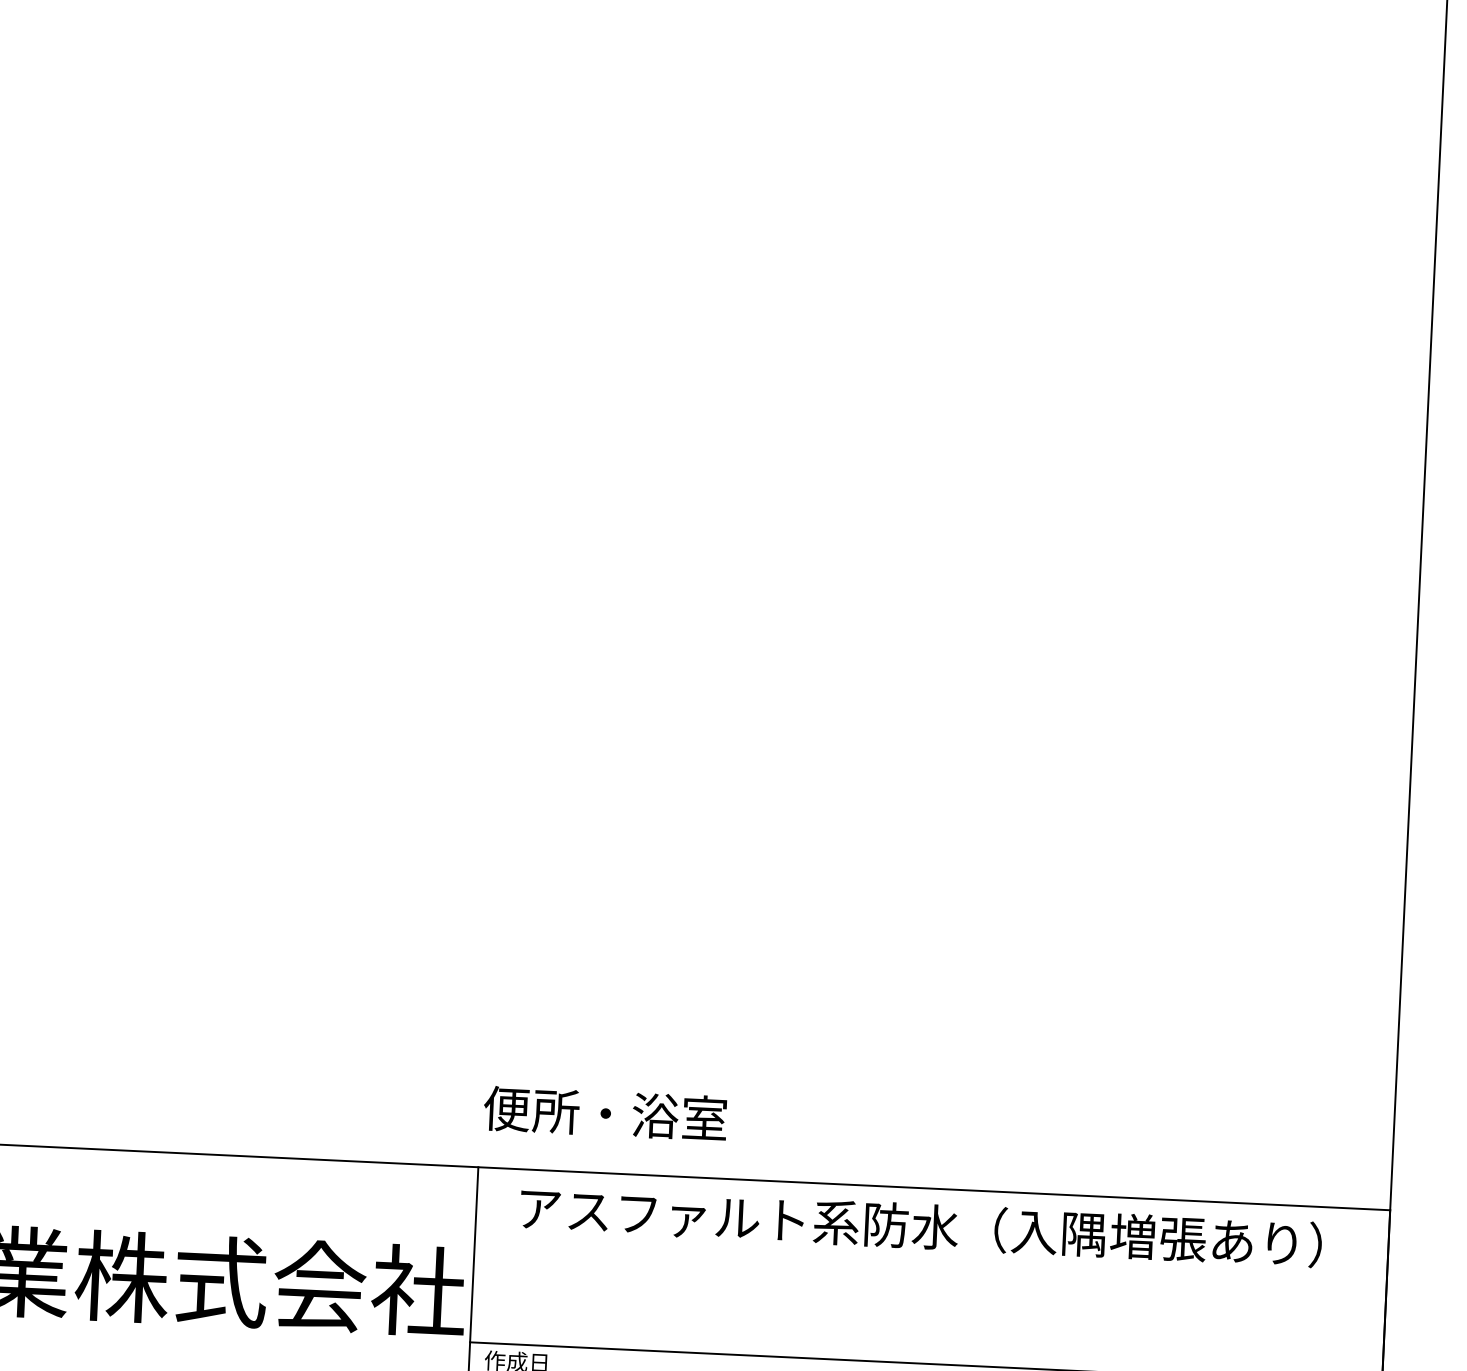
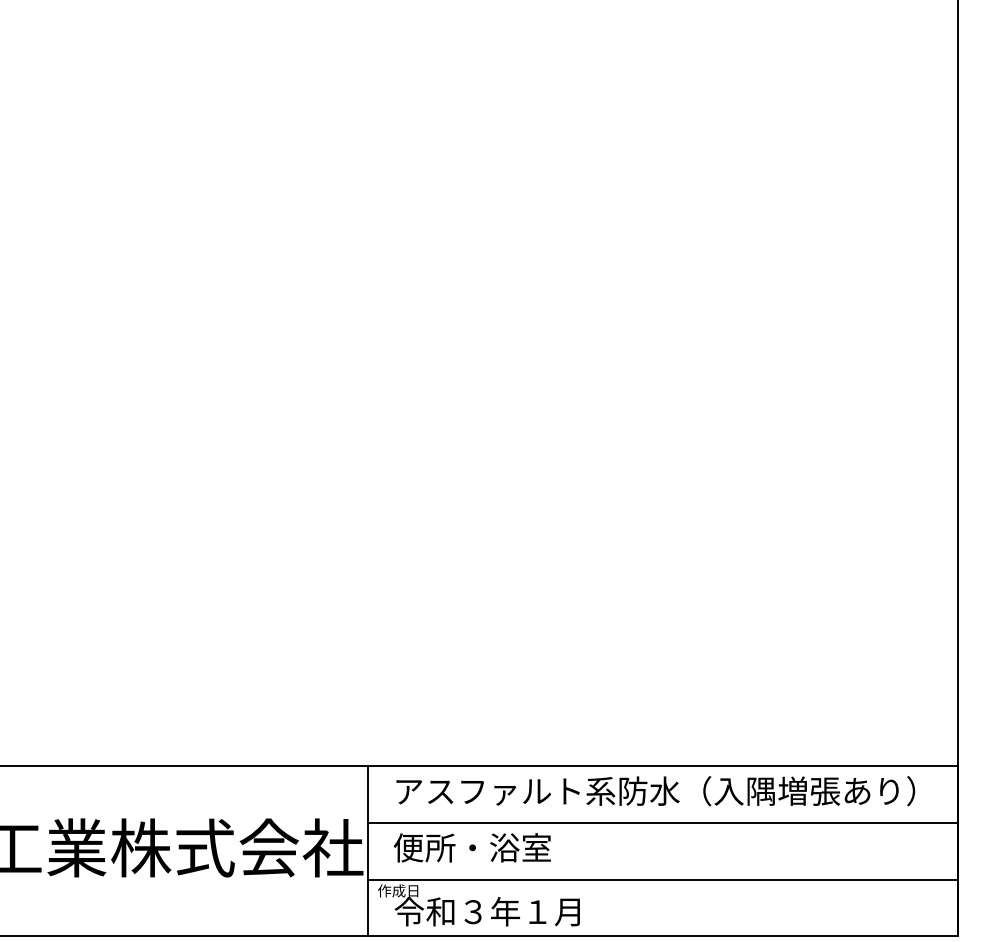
text: (605, 1113) -> (472, 847), moved
line: (929, 1276) -> (662, 823), added

